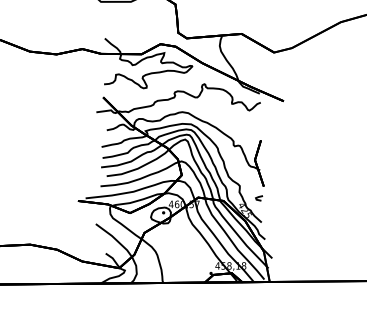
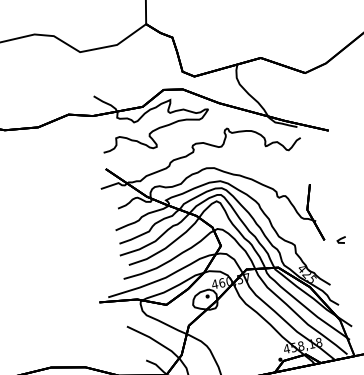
line: (259, 197) -> (341, 239), moved

